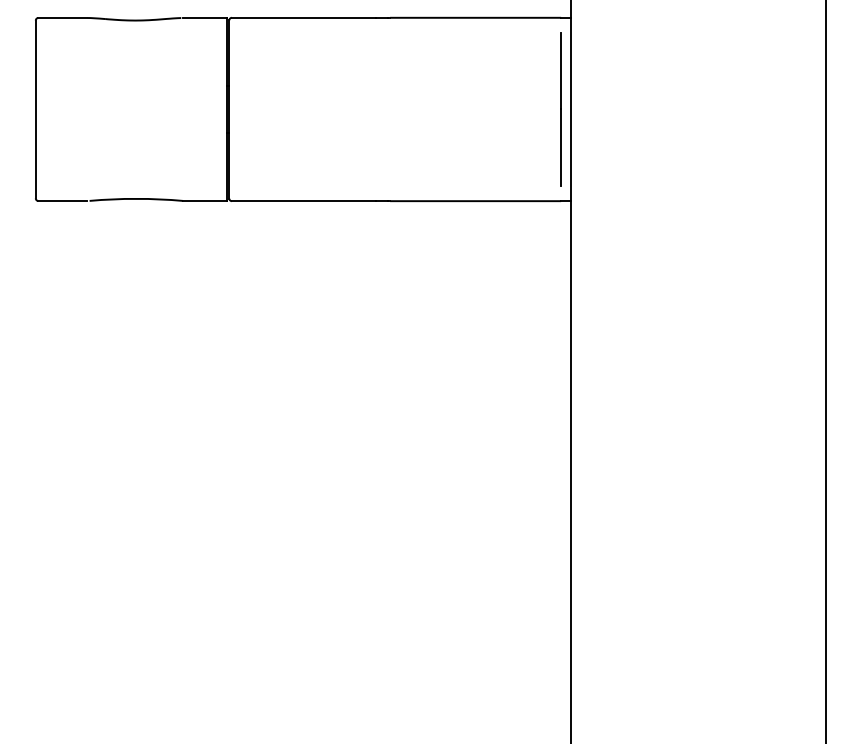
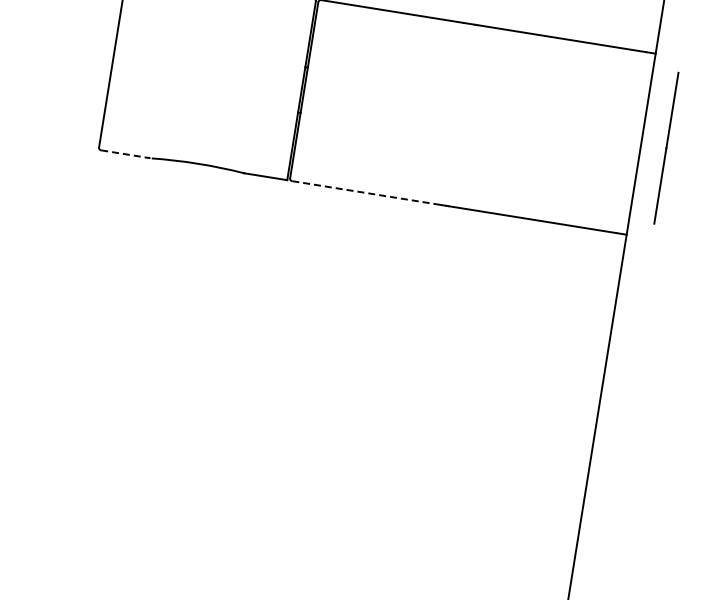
line: (560, 109) -> (665, 148), moved
line: (63, 200) -> (126, 153), solid -> dashed
line: (304, 201) -> (363, 192), solid -> dashed

